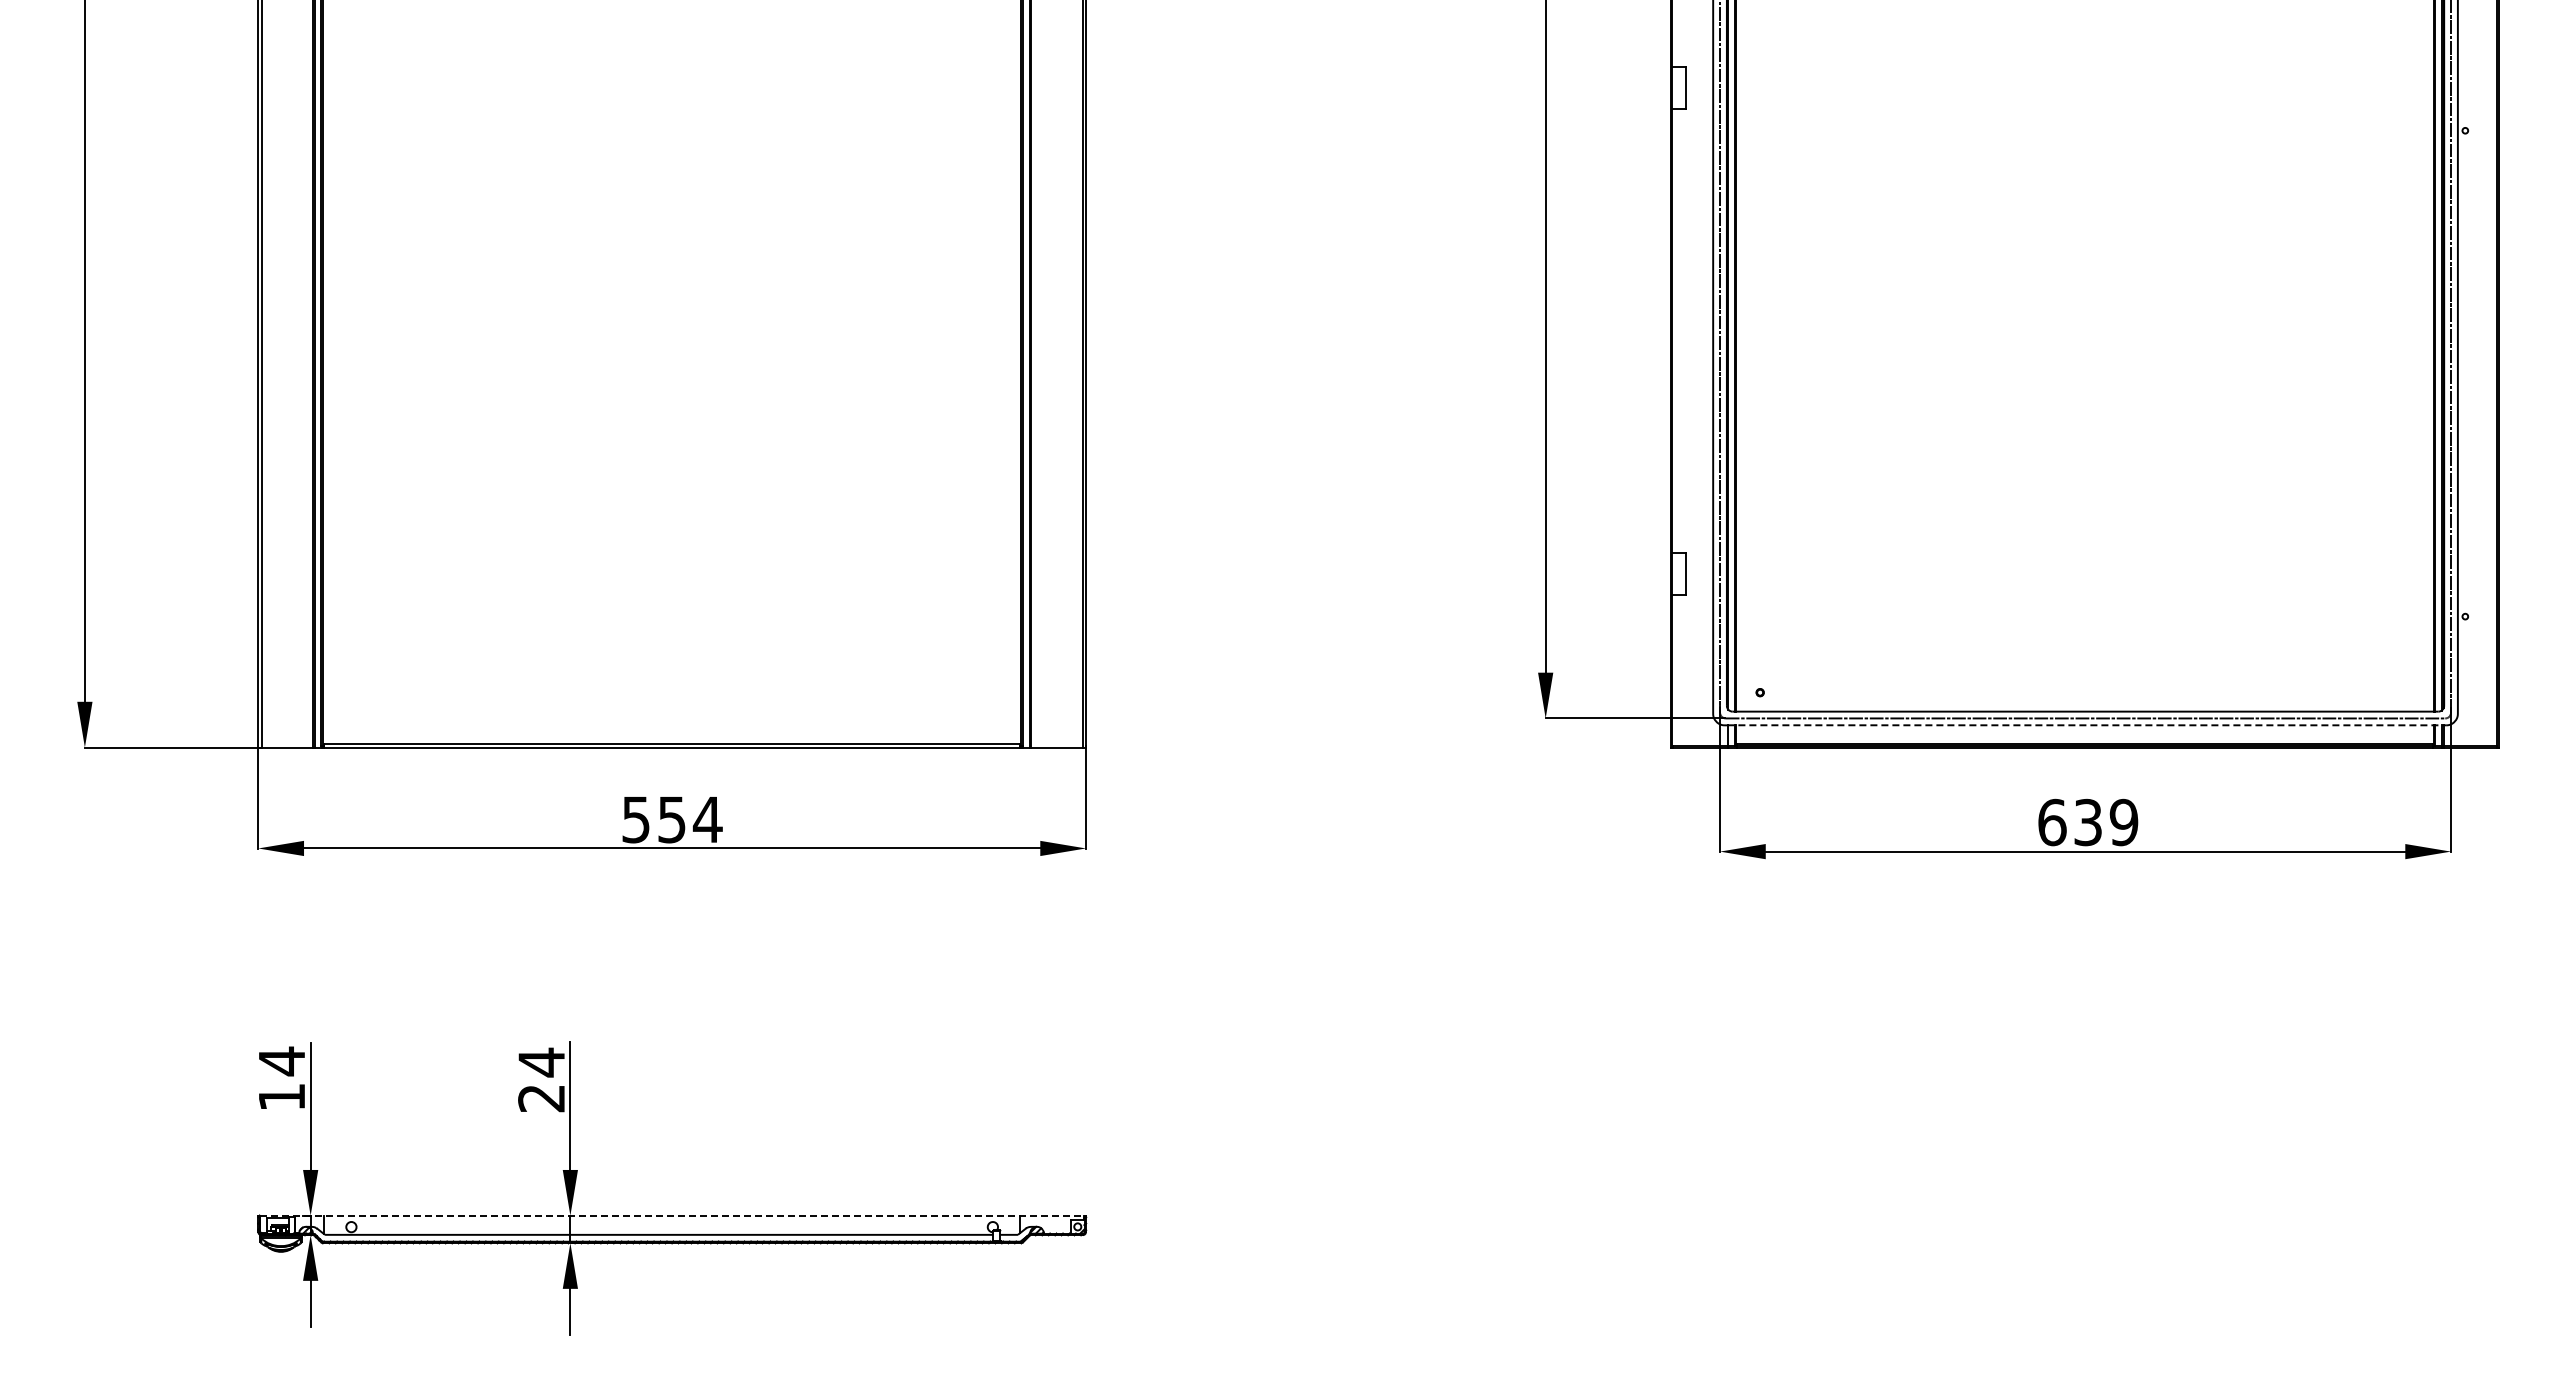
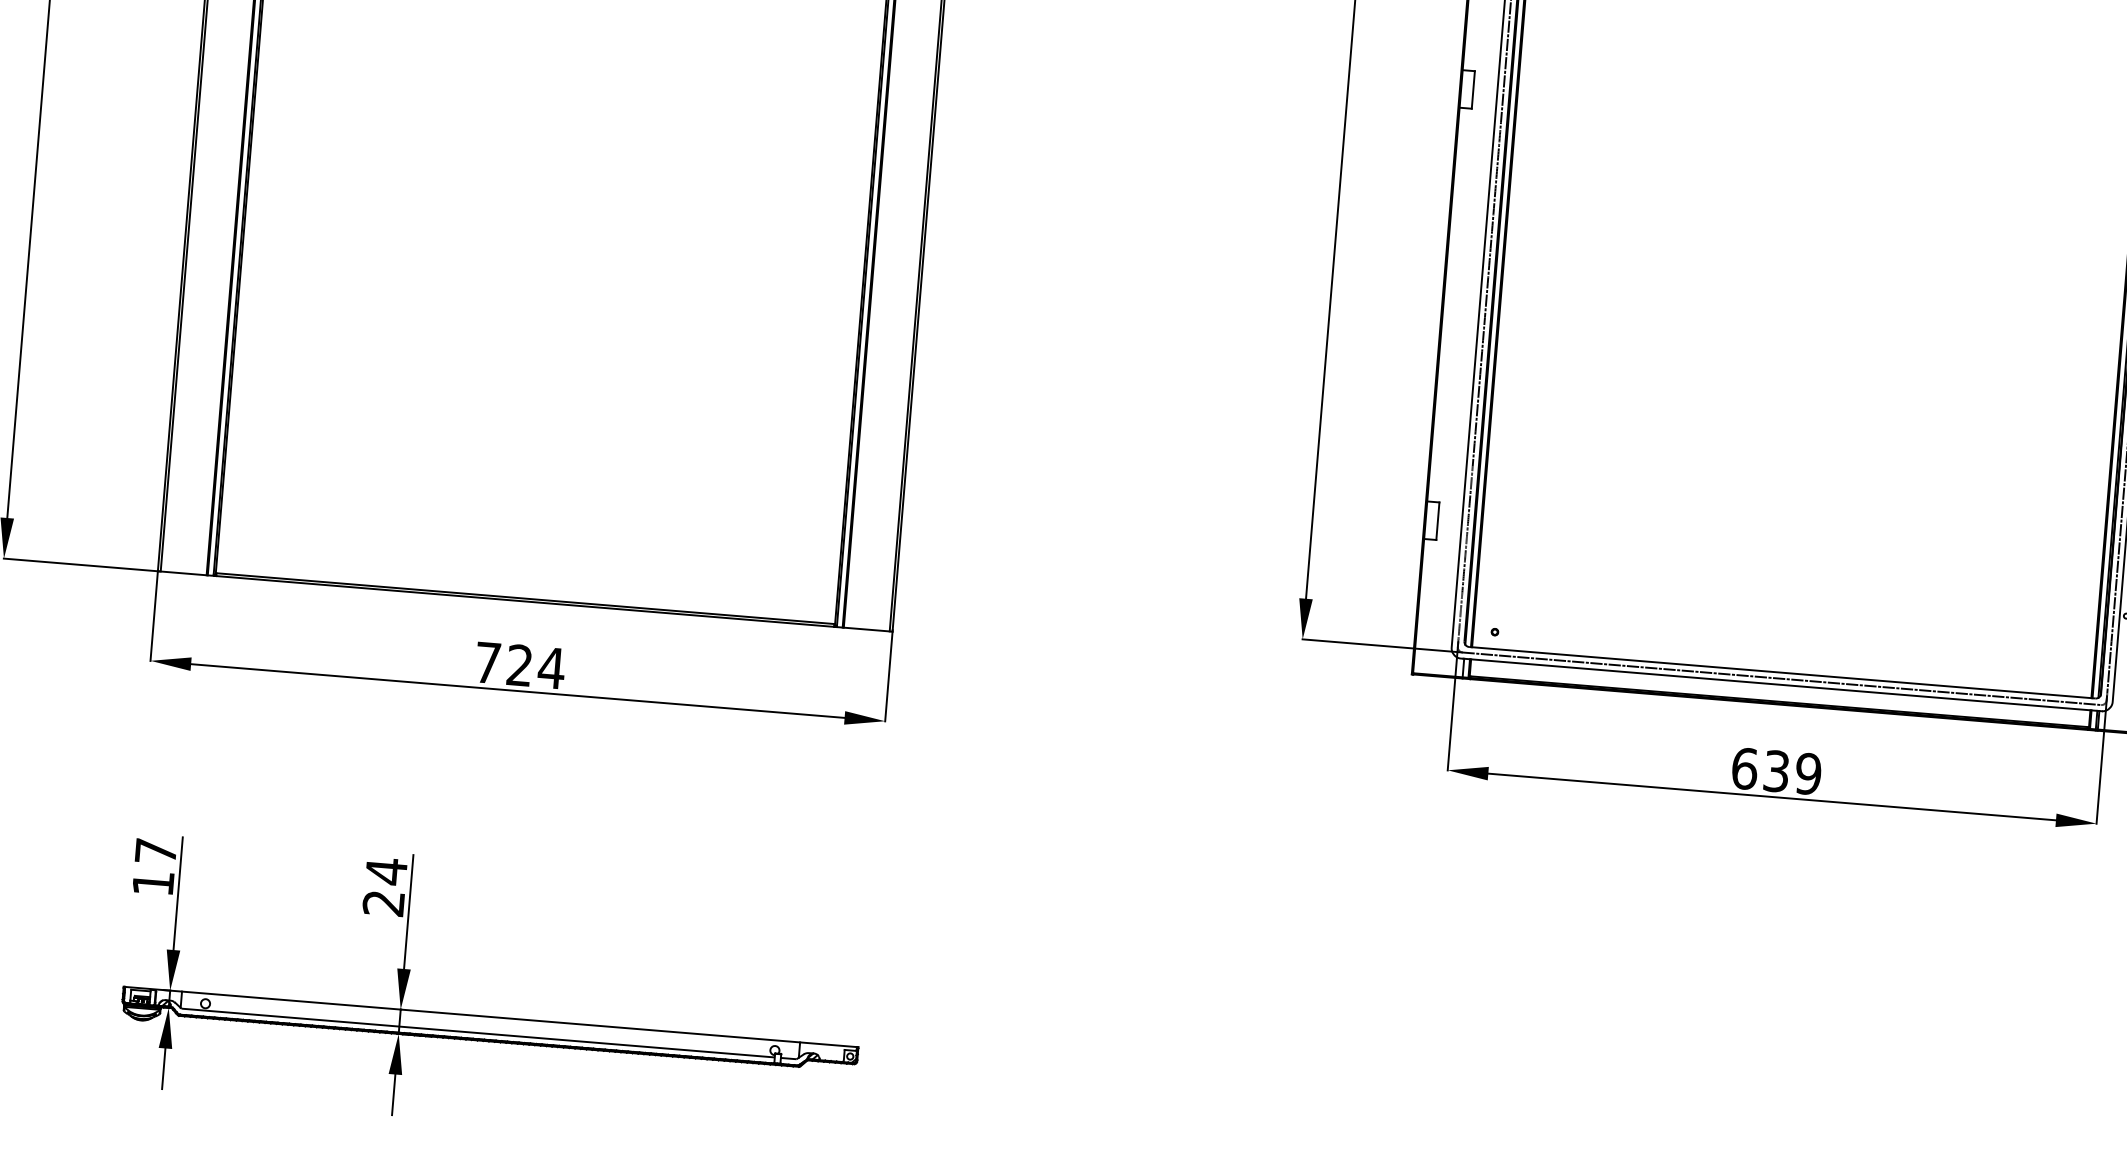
line: (2087, 725) -> (1783, 685), dashed -> solid
text: (653, 819) -> (503, 663), 554 -> 724
text: (281, 1061) -> (155, 851), 14 -> 17
line: (672, 1215) -> (491, 1016), dashed -> solid

